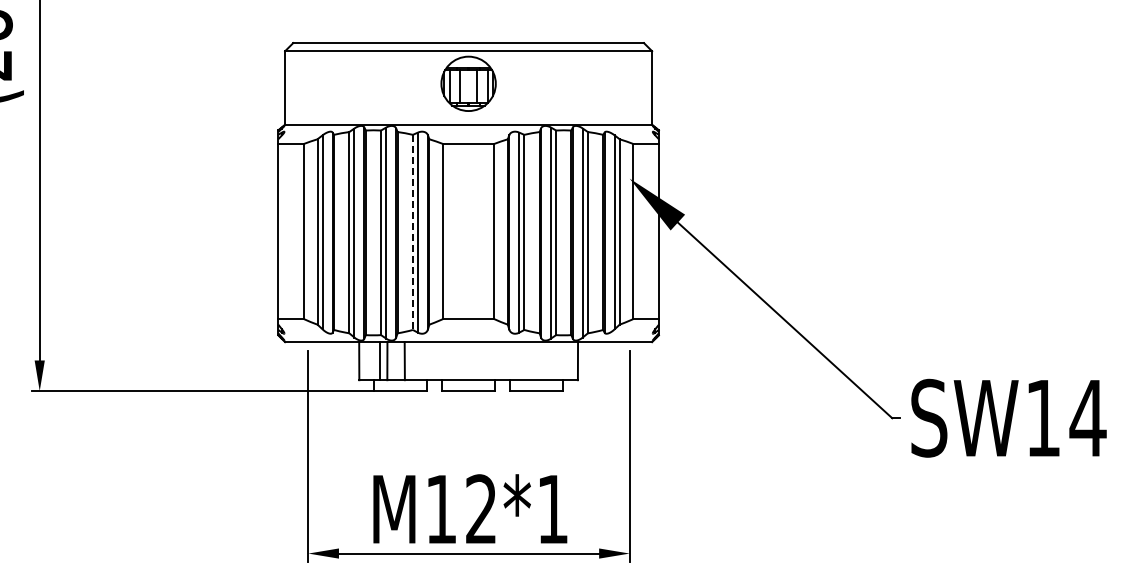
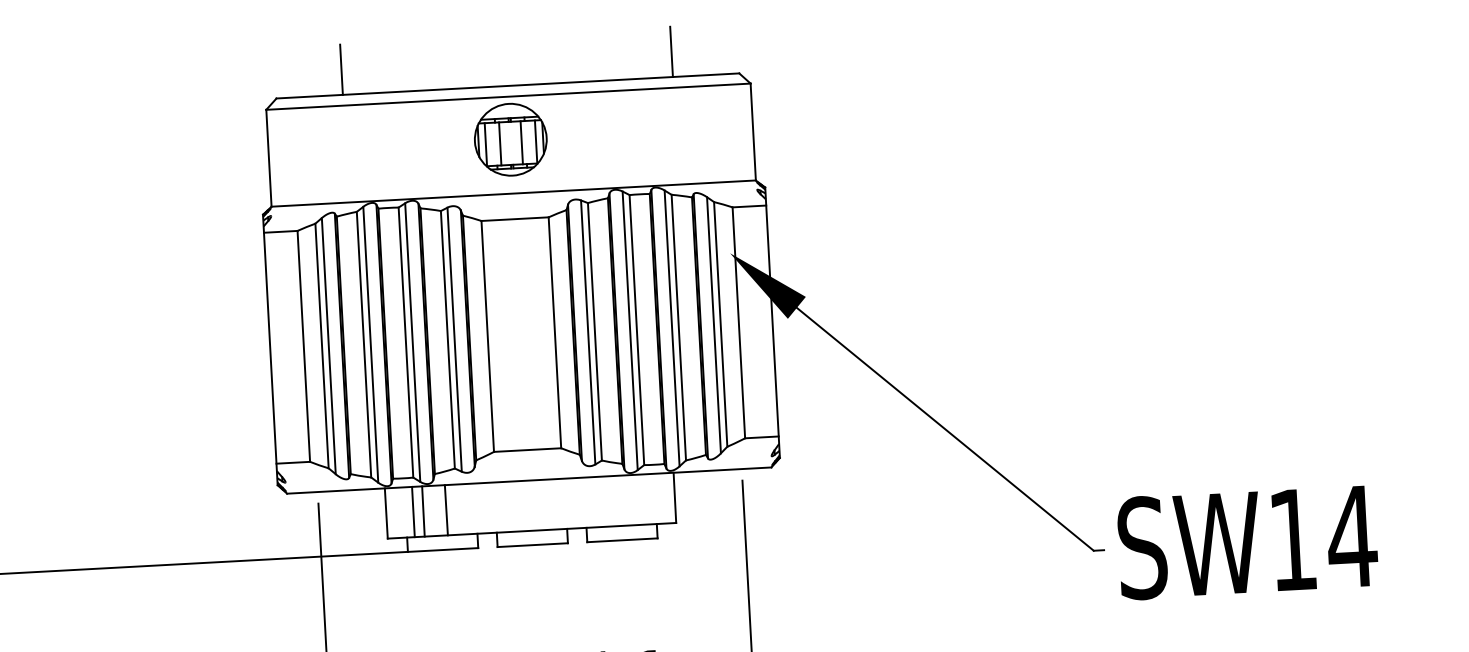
line: (343, 24) -> (341, 70), added
line: (593, 24) -> (671, 52), added
line: (412, 232) -> (447, 339), dashed -> solid

